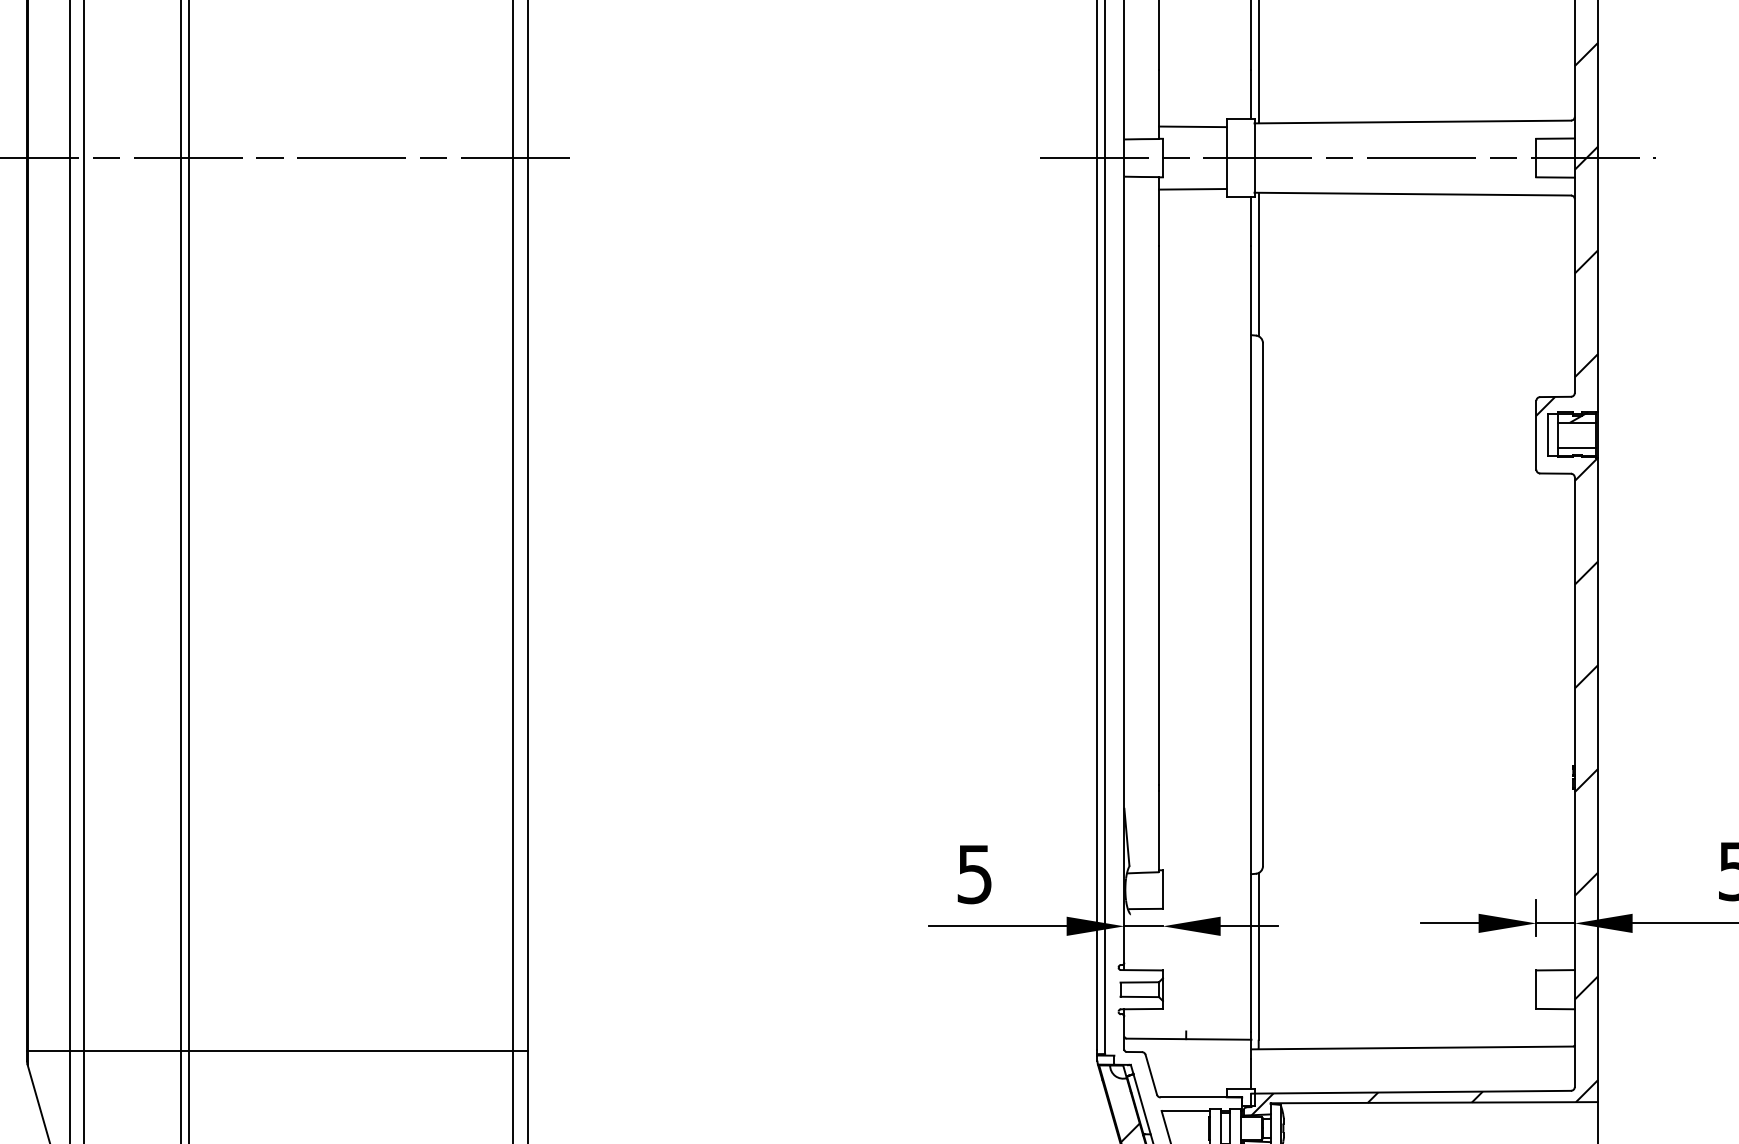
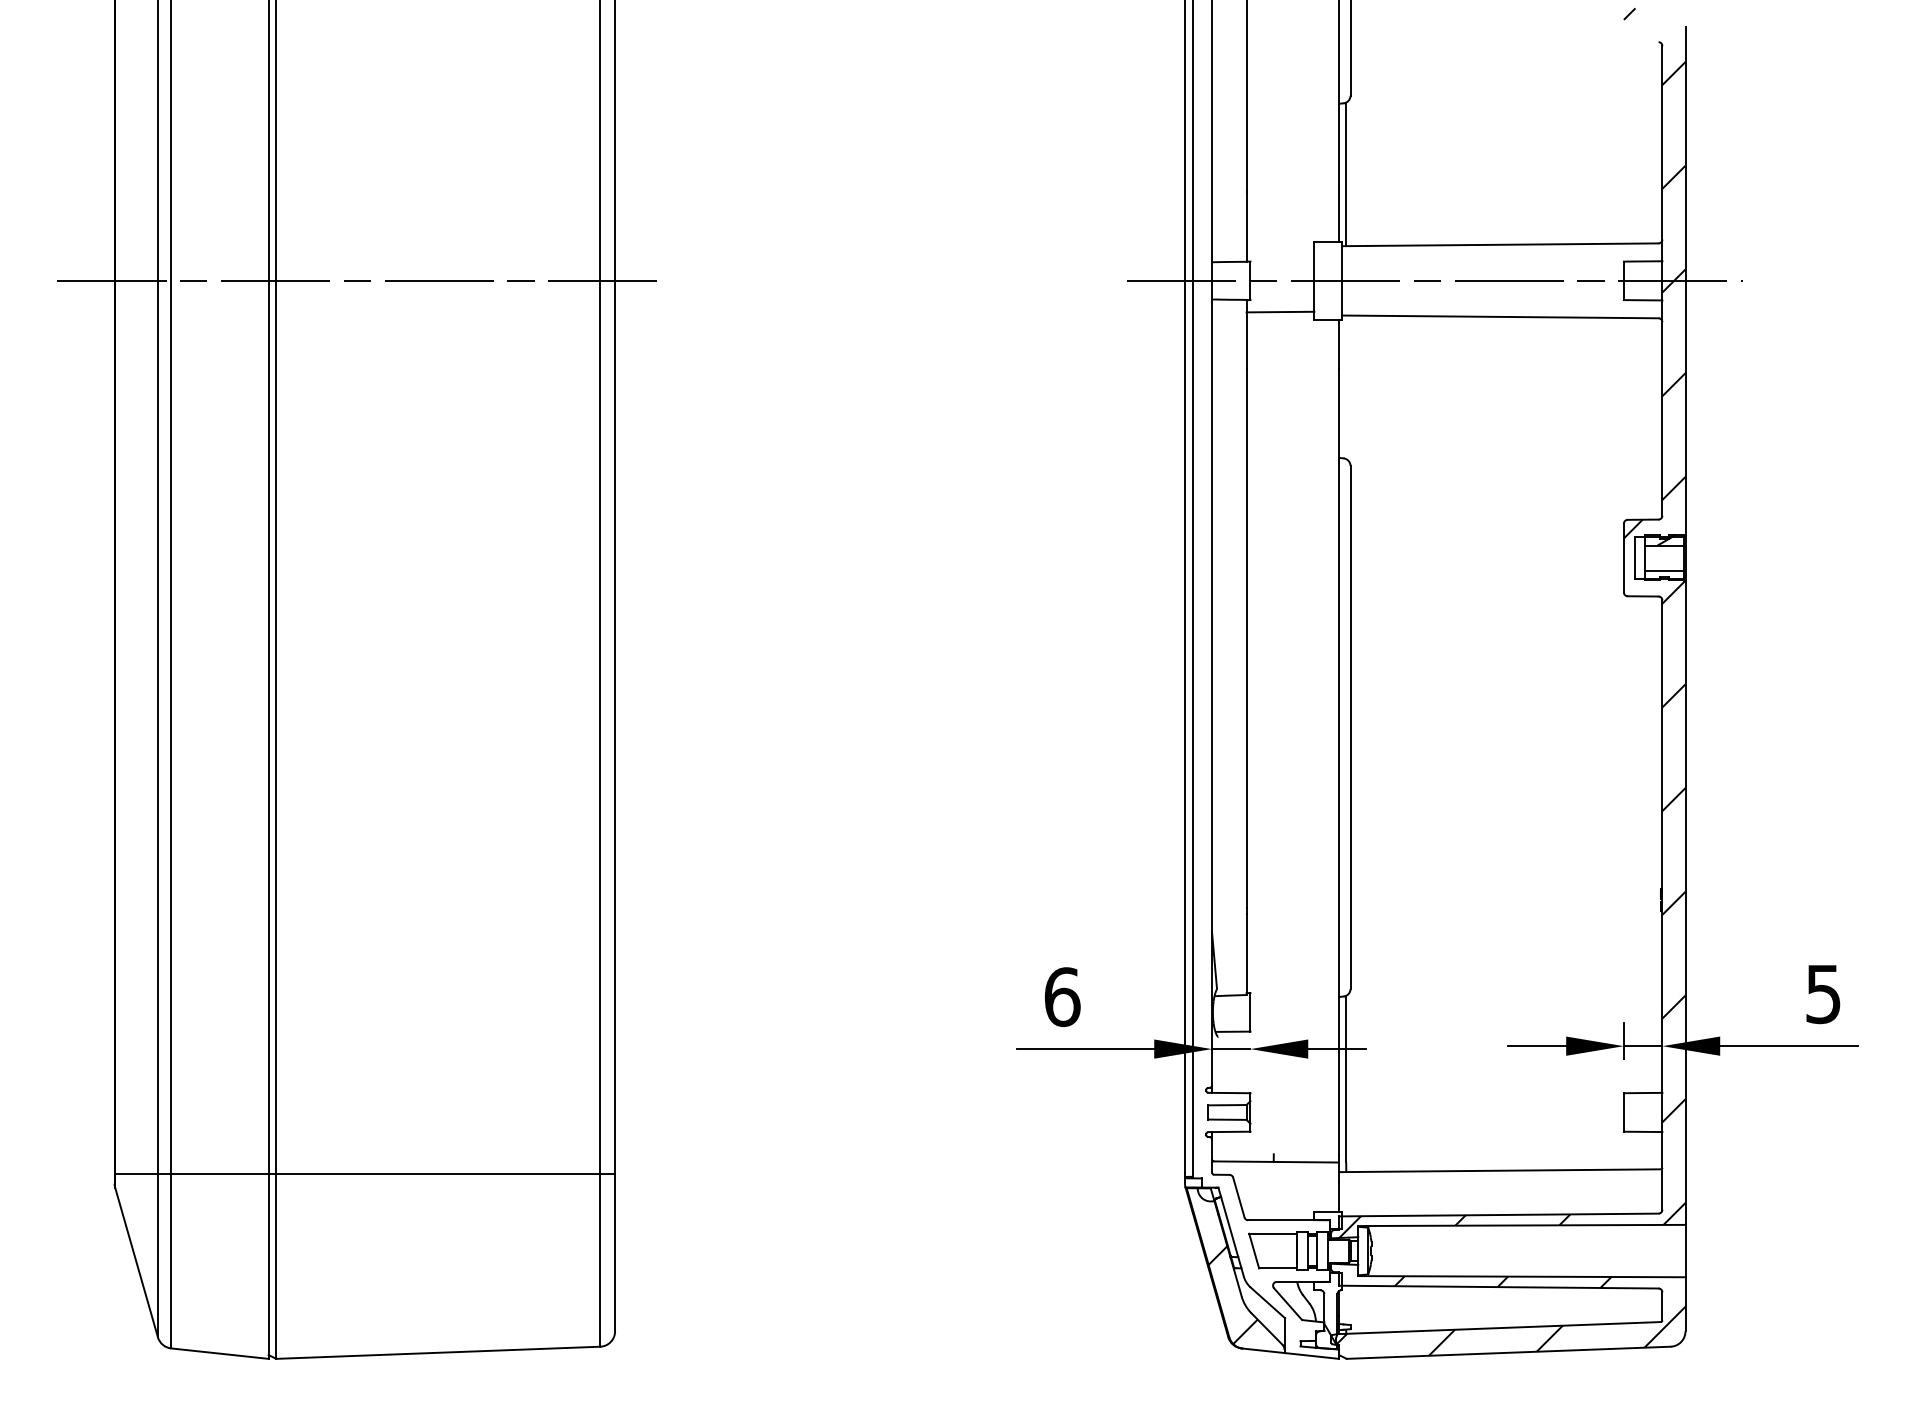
line: (1192, 126) -> (1280, 249), removed
line: (1258, 264) -> (1346, 387), removed
text: (974, 874) -> (1062, 997), 5 -> 6

